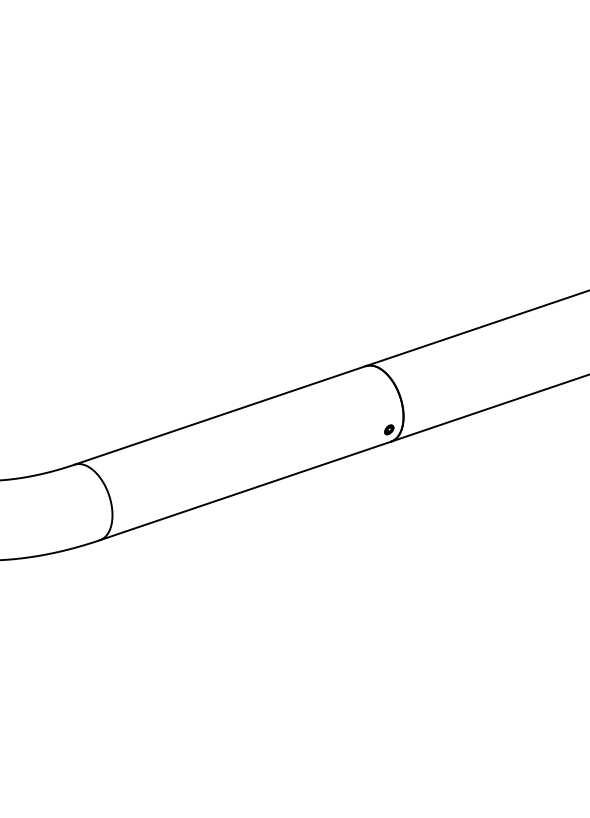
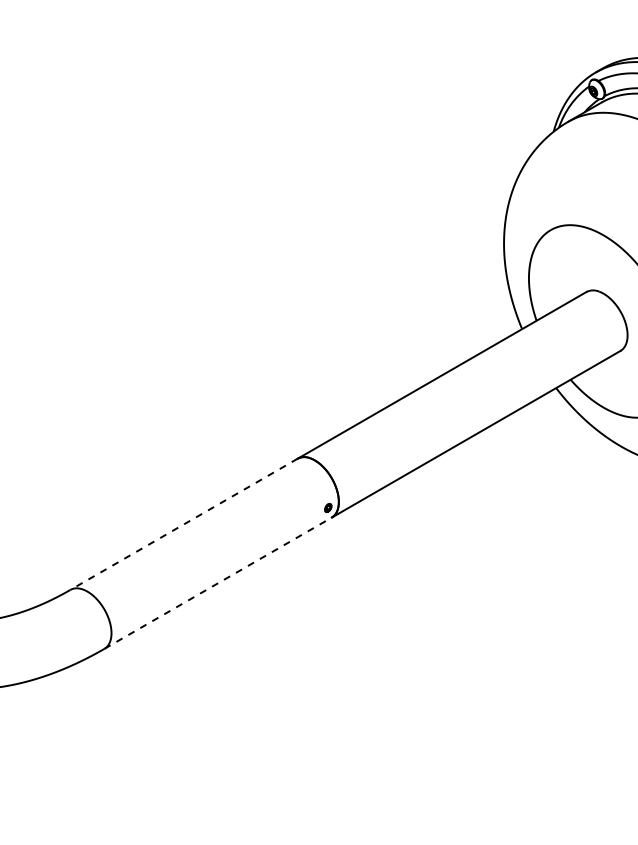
line: (219, 415) -> (183, 524), solid -> dashed
line: (246, 490) -> (218, 582), solid -> dashed

